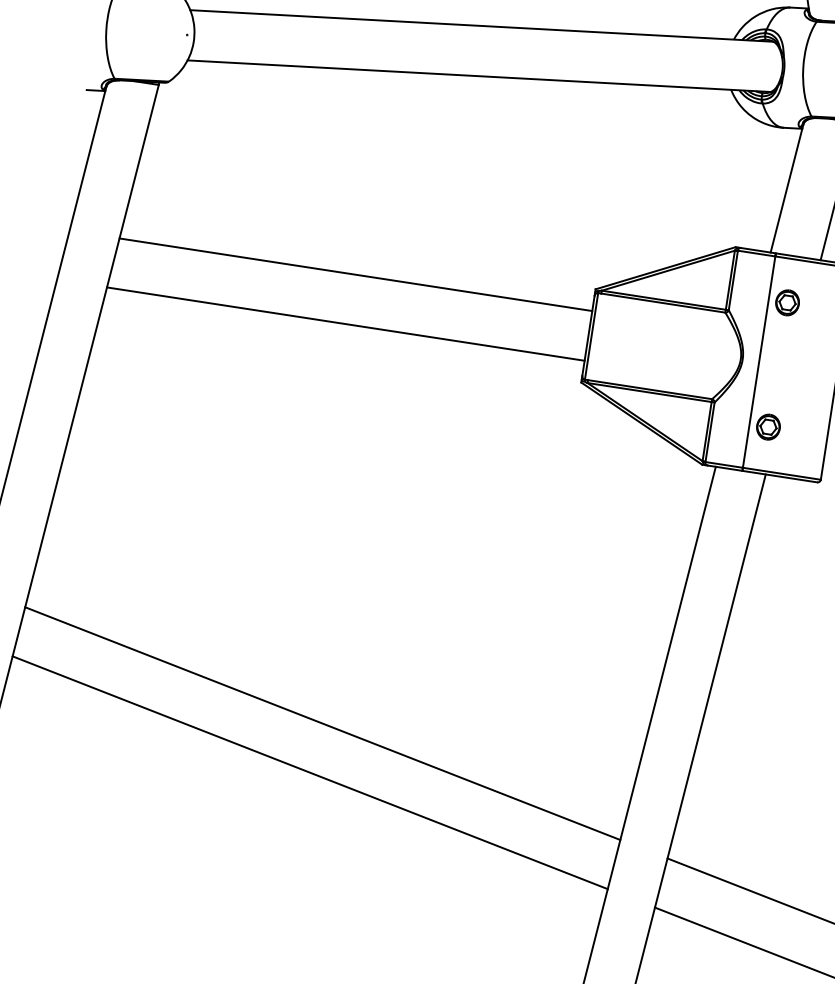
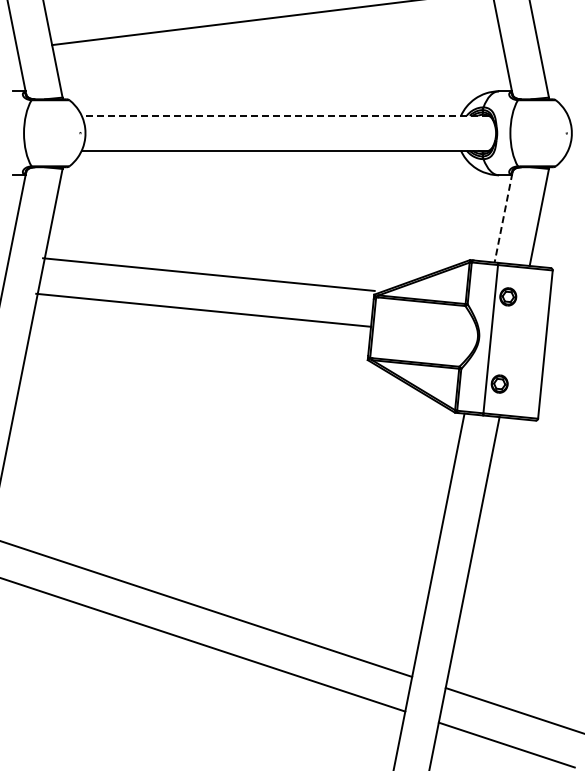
line: (480, 25) -> (284, 115), solid -> dashed
line: (786, 188) -> (503, 217), solid -> dashed
line: (355, 274) -> (208, 274), moved
line: (345, 322) -> (203, 309), moved

